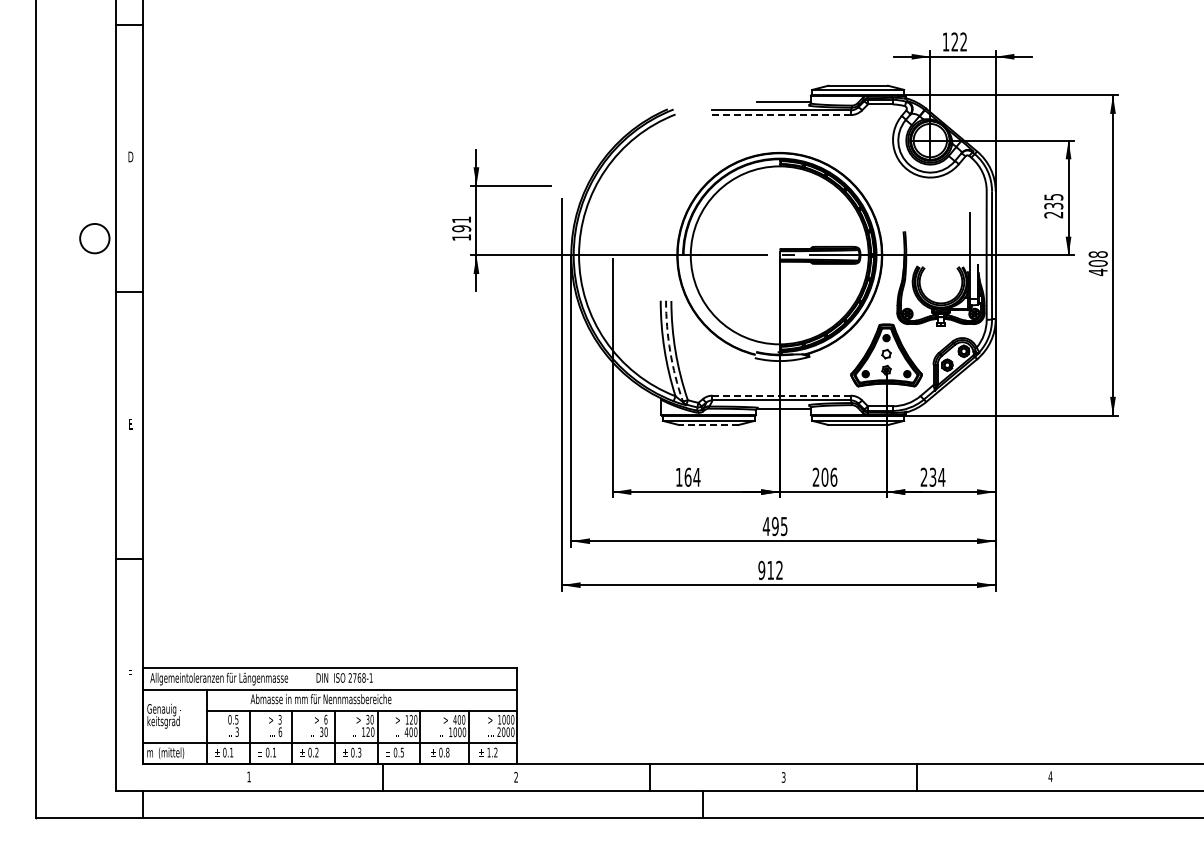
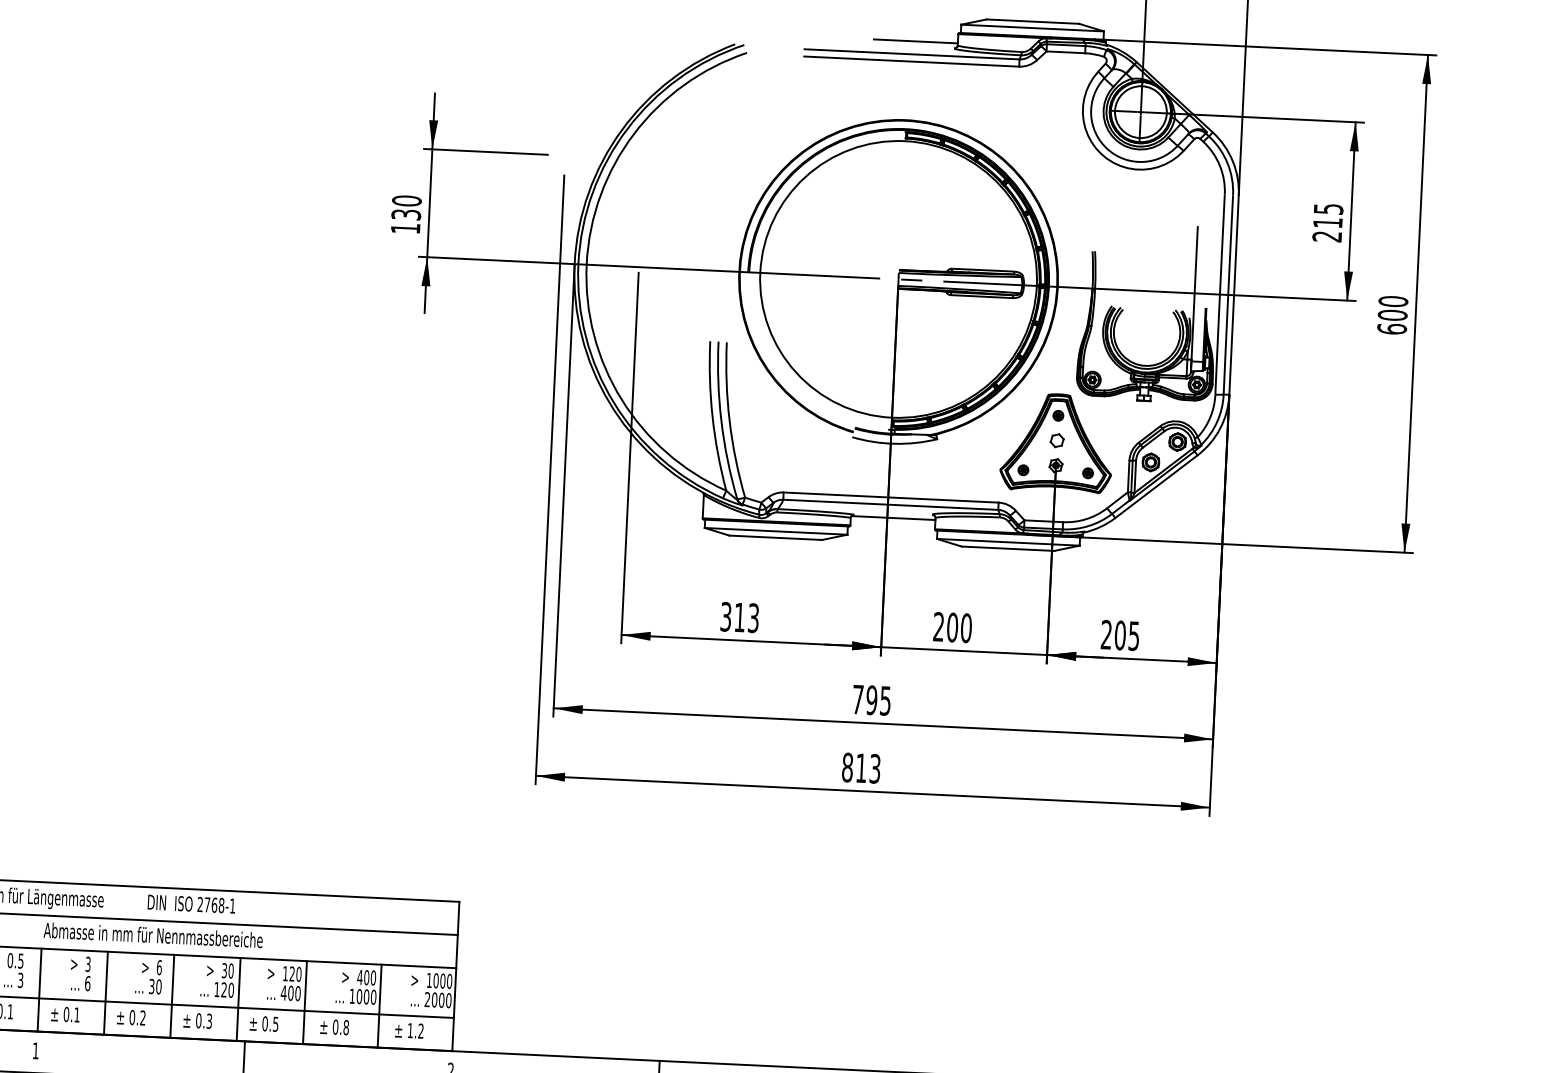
line: (781, 115) -> (911, 62), dashed -> solid
text: (1053, 205) -> (1327, 221), 235 -> 215
text: (461, 224) -> (406, 208), 191 -> 130
text: (1097, 263) -> (1391, 315), 408 -> 600
arc: (670, 351) -> (721, 420), dashed -> solid
line: (782, 395) -> (892, 497), dashed -> solid
line: (708, 425) -> (775, 538), dashed -> solid
text: (687, 476) -> (739, 616), 164 -> 313
text: (833, 476) -> (965, 626), 206 -> 200
text: (937, 476) -> (1127, 634), 234 -> 205
text: (766, 526) -> (858, 699), 495 -> 795
text: (770, 570) -> (861, 768), 912 -> 813

